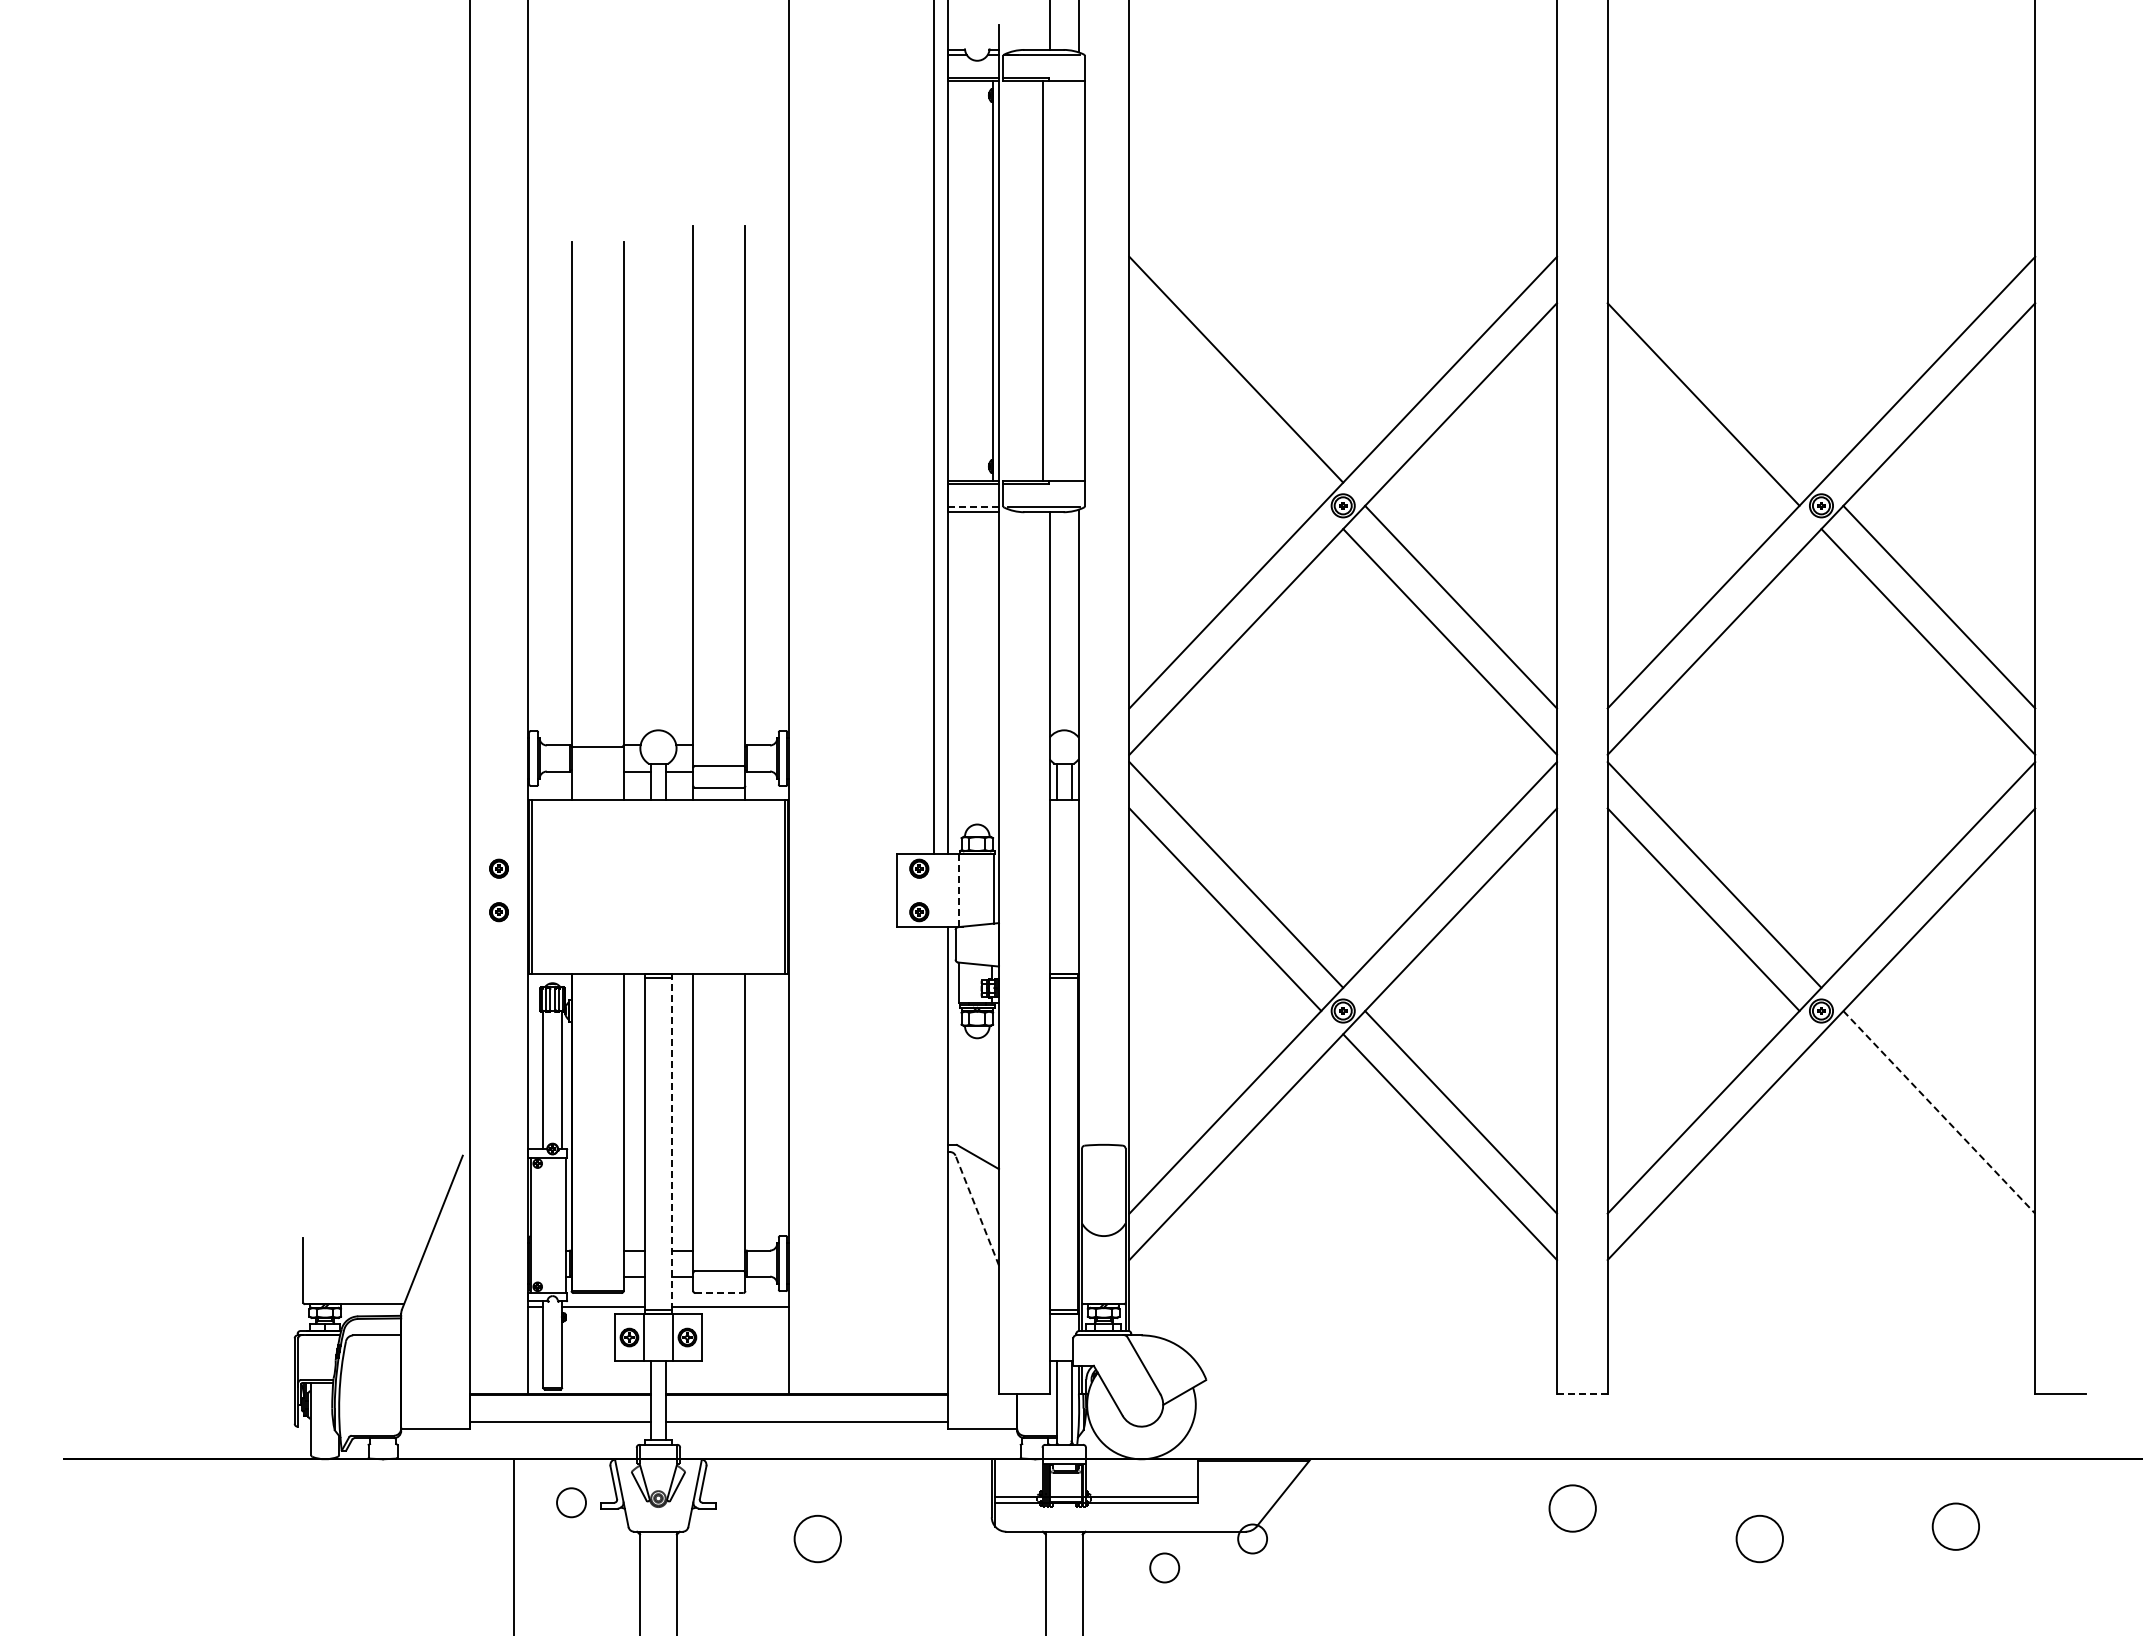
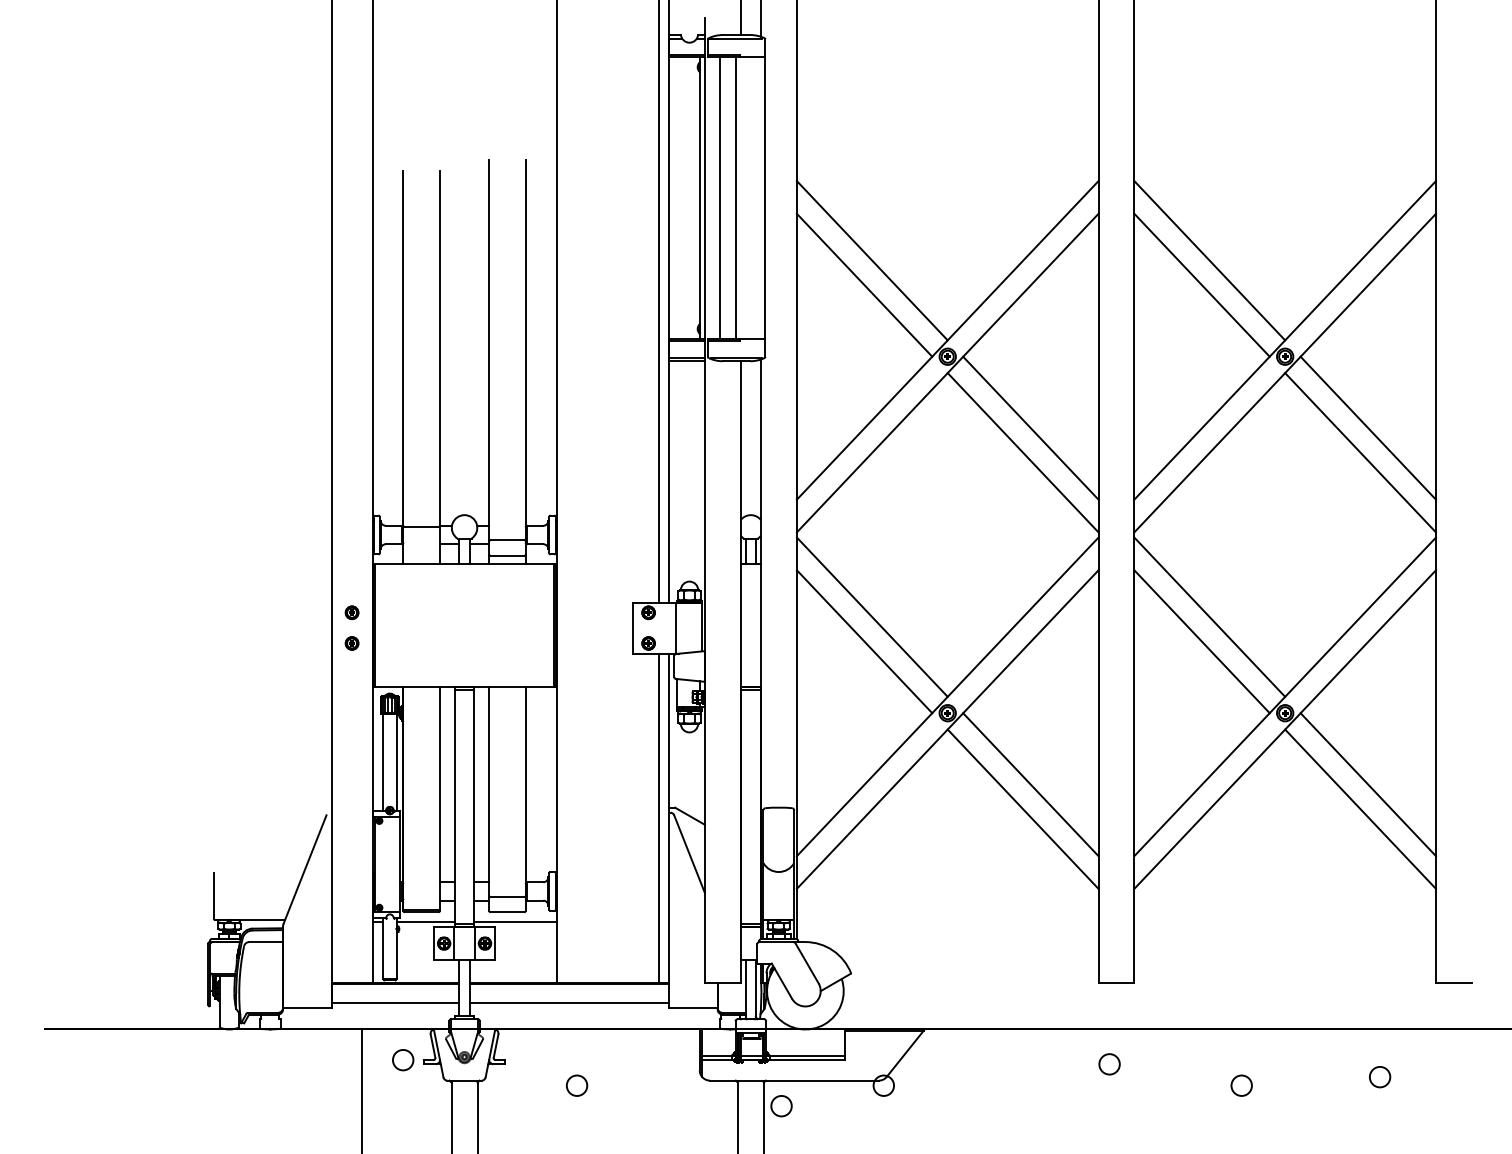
line: (1020, 281) -> (720, 198), added
line: (1714, 369) -> (1209, 260), added
line: (1225, 404) -> (864, 285), added
line: (973, 507) -> (686, 357), dashed -> solid
line: (958, 890) -> (676, 628), dashed -> solid
line: (1939, 1112) -> (1368, 784), dashed -> solid
line: (672, 1144) -> (474, 807), dashed -> solid
line: (1928, 1147) -> (1360, 809), added
line: (933, 1160) -> (658, 818), added
line: (977, 1210) -> (689, 853), dashed -> solid
line: (719, 1293) -> (507, 912), dashed -> solid
line: (1582, 1394) -> (1116, 983), dashed -> solid
circle: (1572, 1508) -> (1109, 1064), size x0.62
circle: (1955, 1526) -> (1379, 1076), size x0.62
circle: (817, 1538) -> (576, 1085), size x0.62
circle: (1759, 1538) -> (1241, 1085), size x0.62
circle: (1164, 1567) -> (781, 1105), moved

